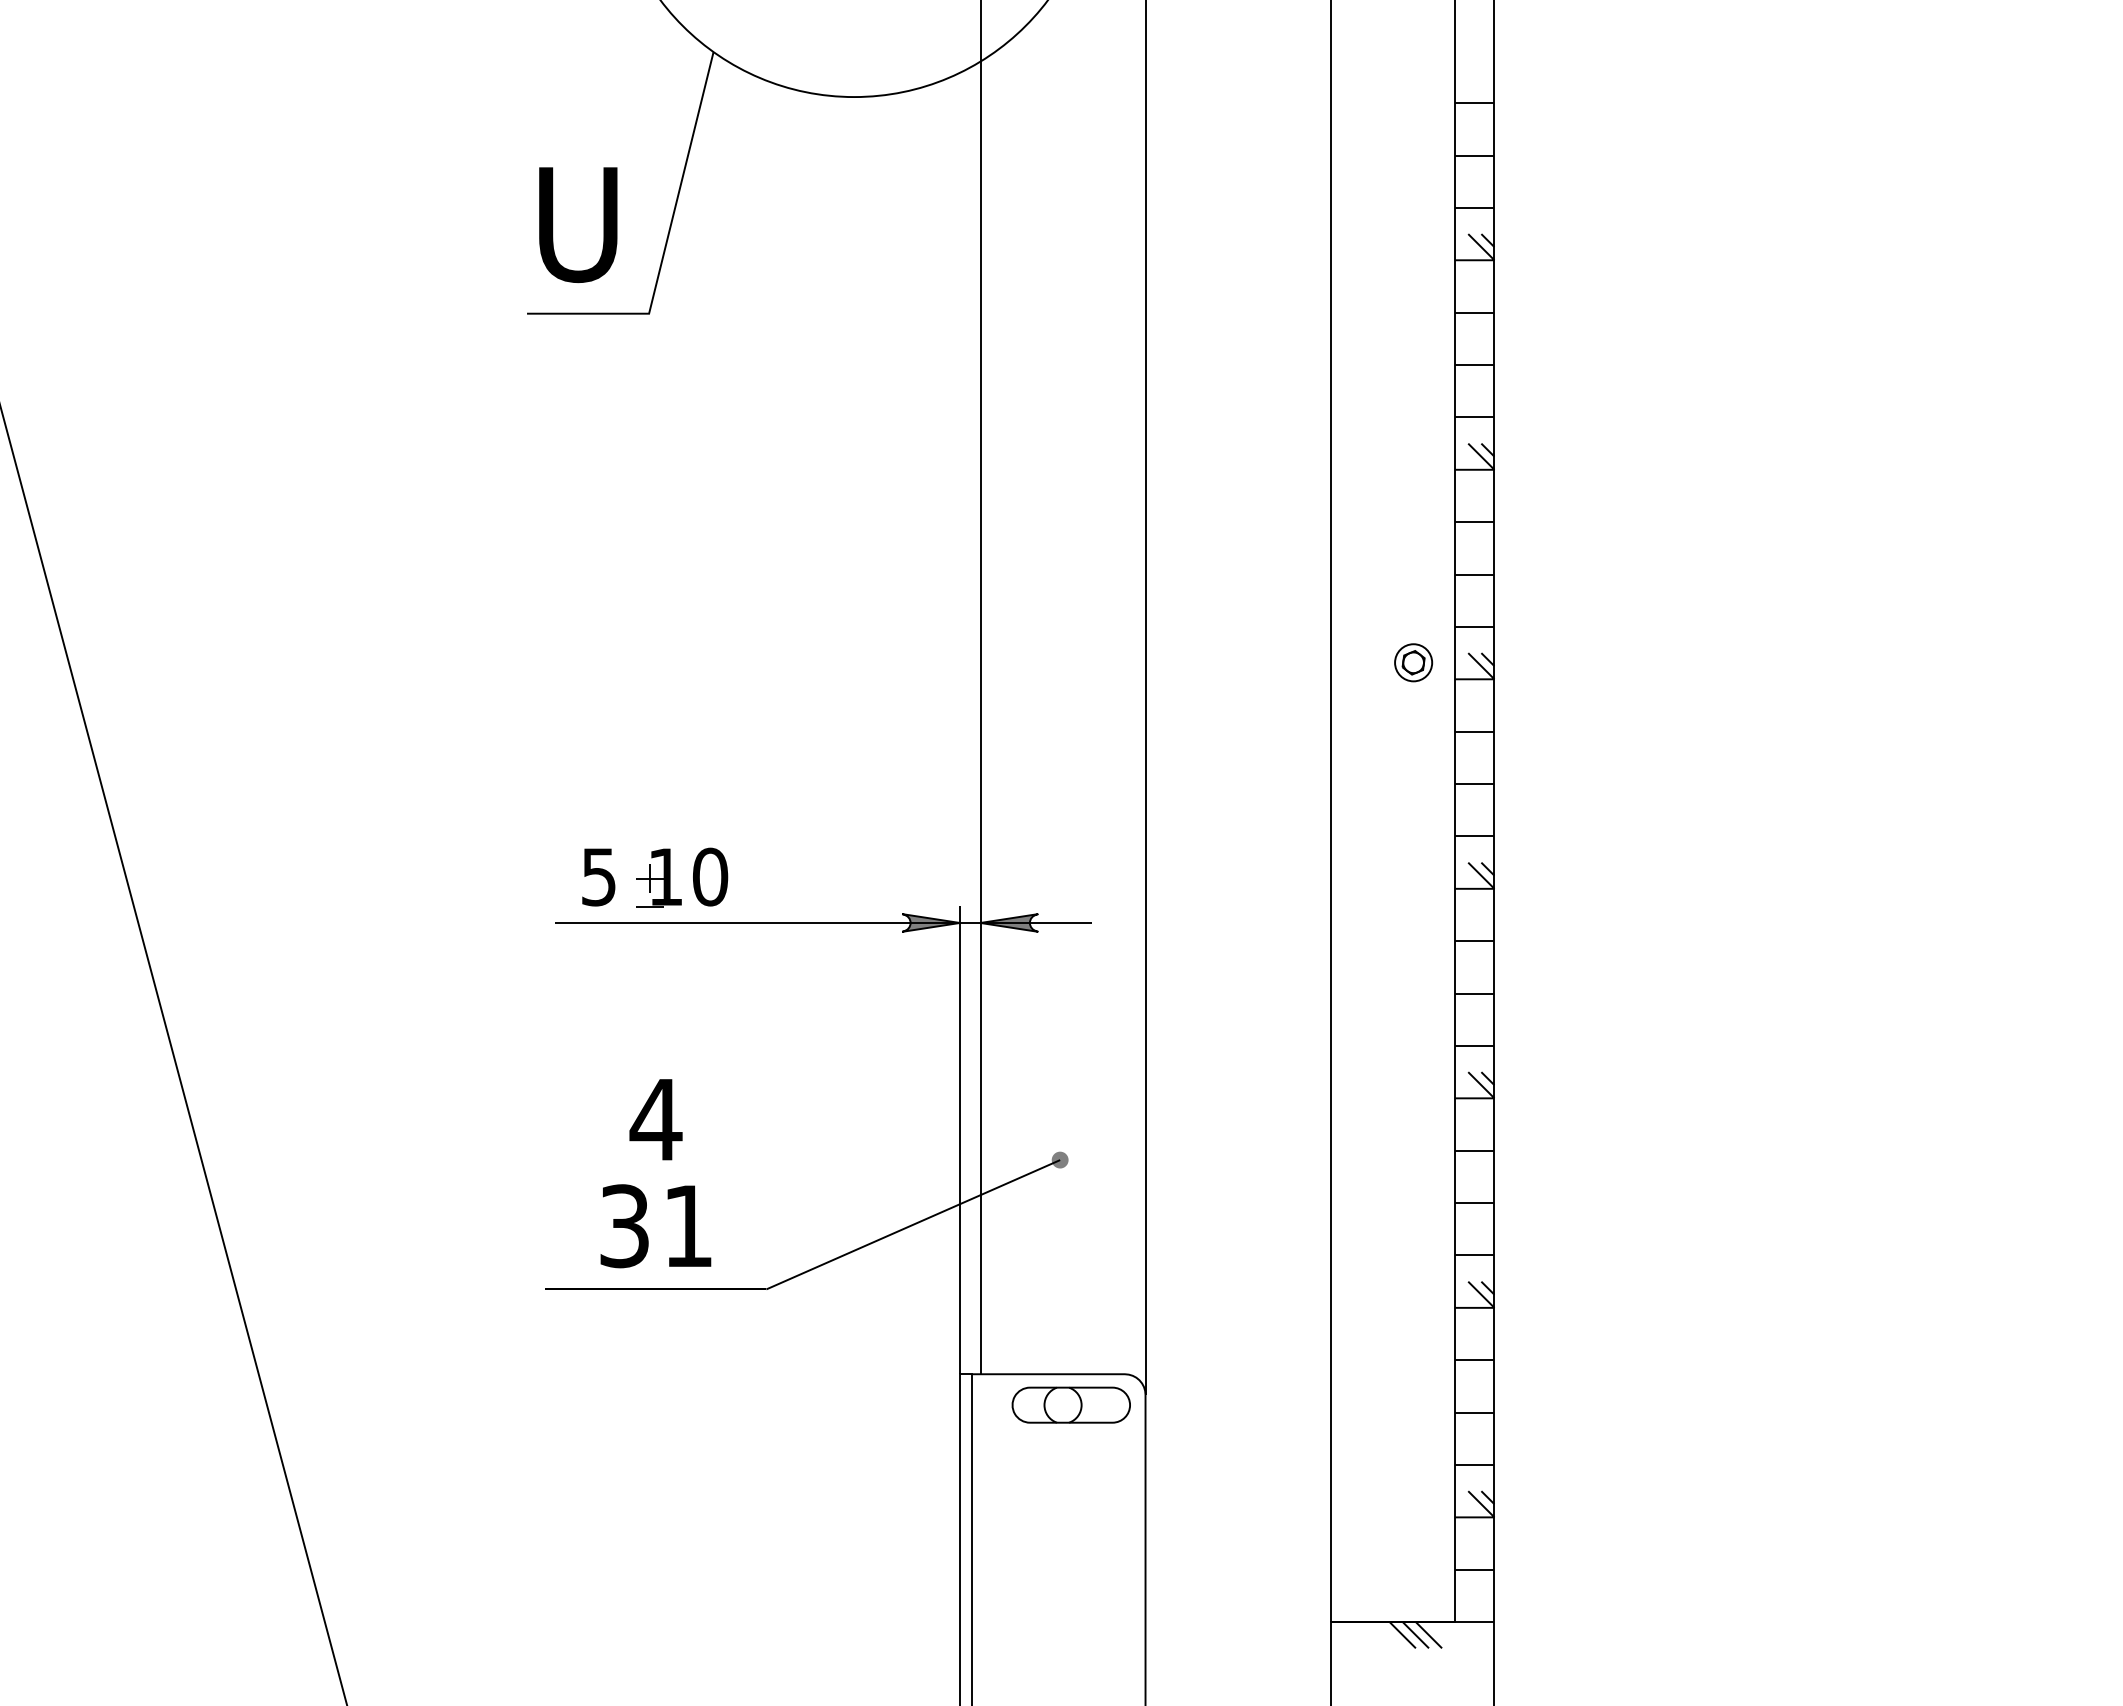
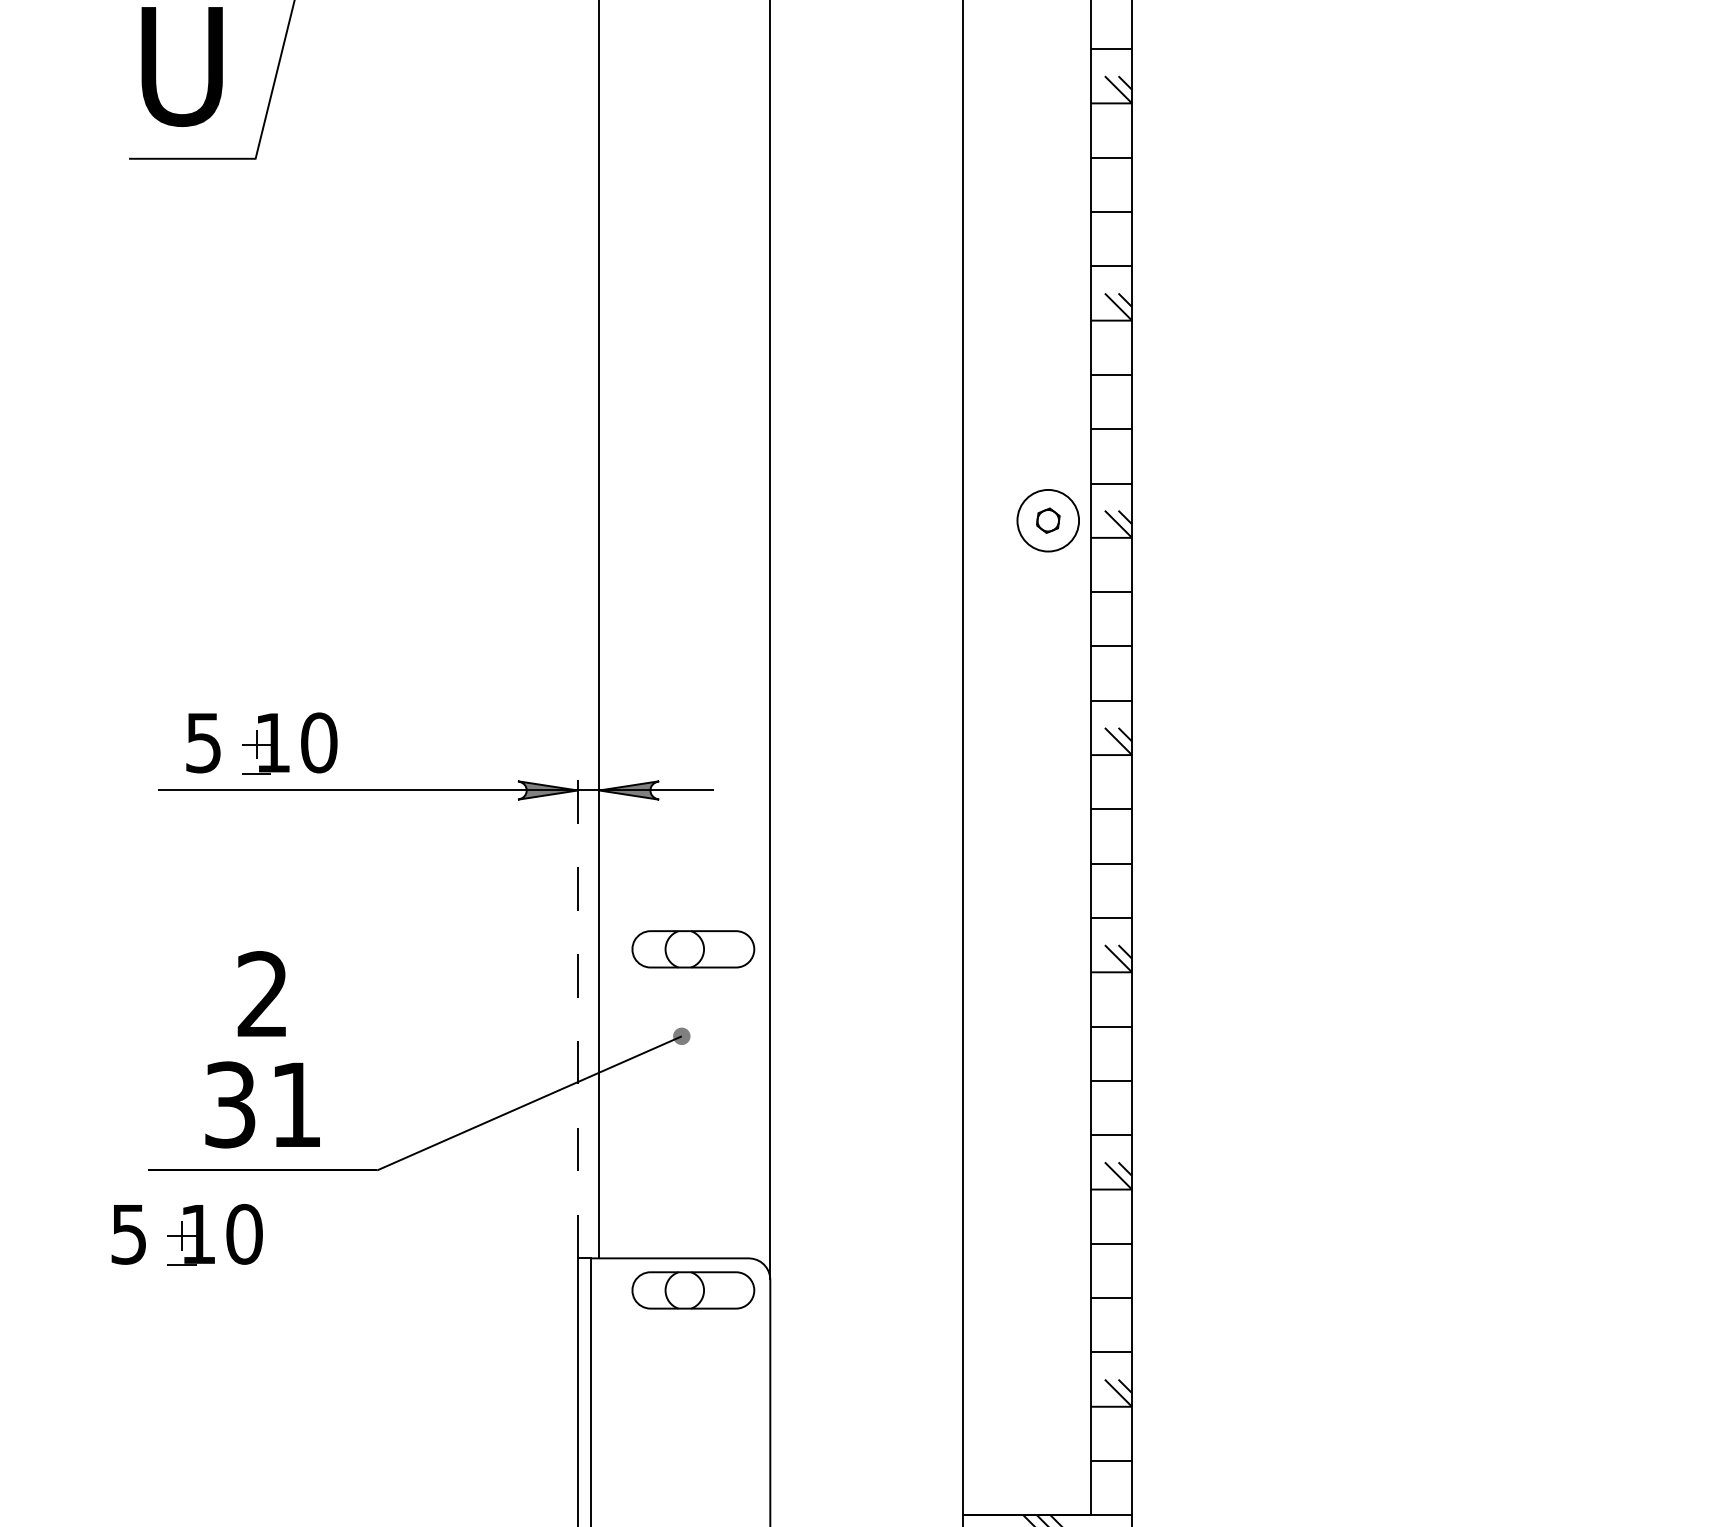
circle: (1413, 662) -> (1048, 520), size x1.6
part: (1070, 1075) -> (692, 948), added
text: (655, 1118) -> (262, 993), 4 -> 2
line: (959, 1140) -> (577, 1016), solid -> dashed
part: (583, 1351) -> (187, 1234), added

